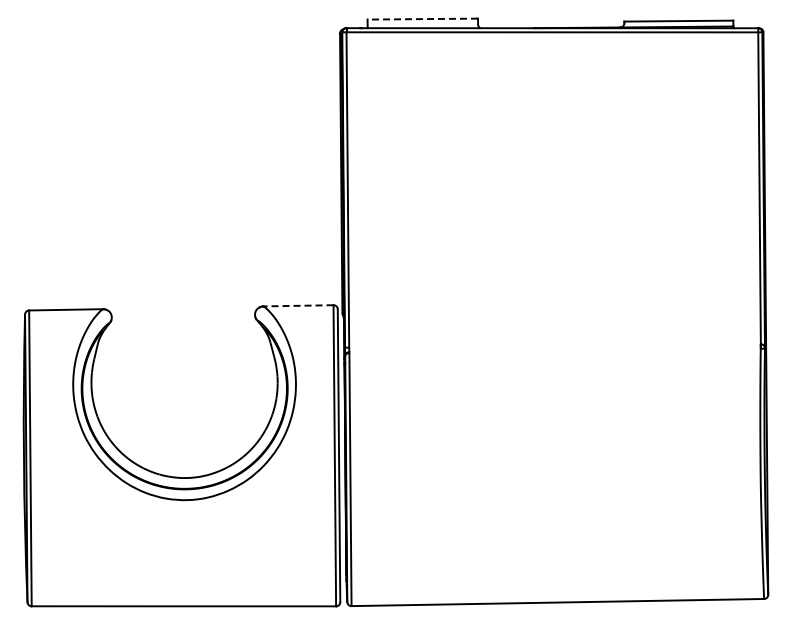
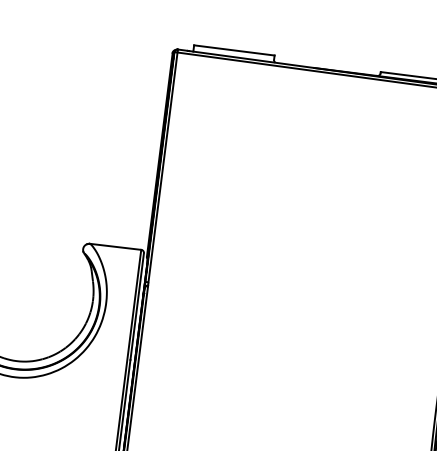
line: (422, 19) -> (234, 50), dashed -> solid
line: (297, 305) -> (115, 246), dashed -> solid

